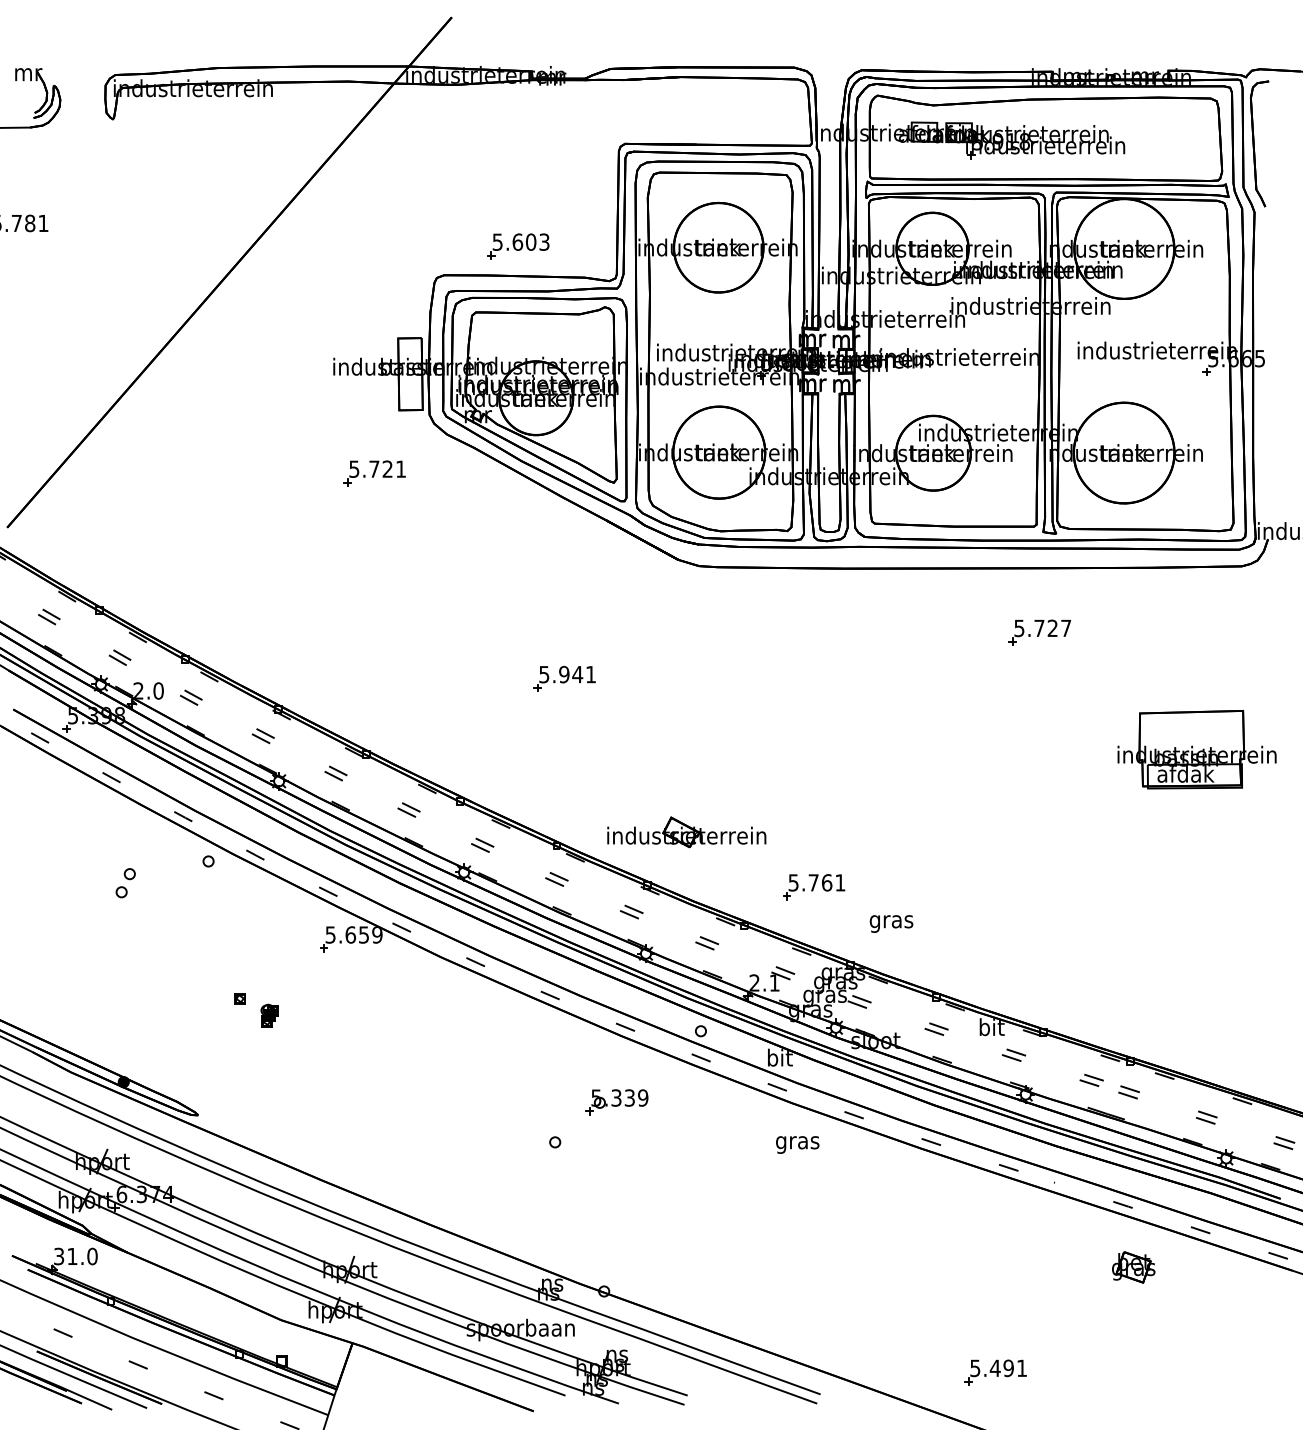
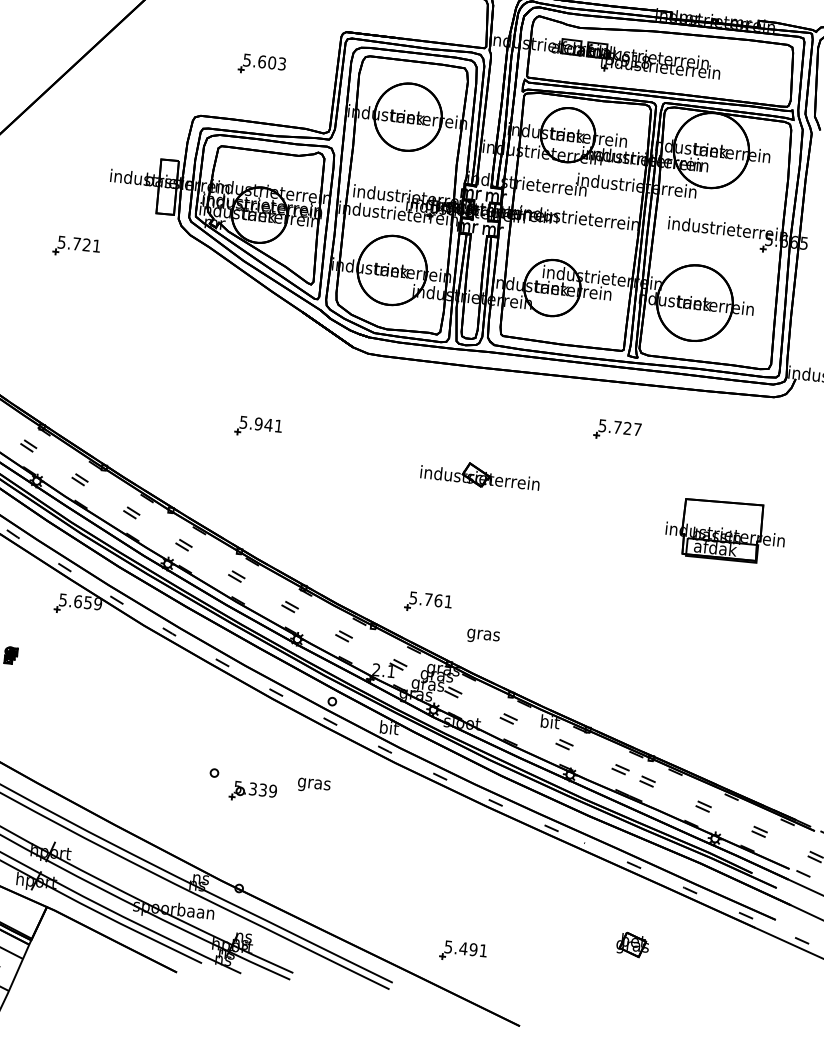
part: (518, 246) -> (262, 65), moved
part: (374, 473) -> (76, 247), moved
part: (686, 832) -> (480, 475), moved
part: (616, 1102) -> (252, 792), moved
text: (797, 1144) -> (313, 785), moved
part: (1133, 1267) -> (632, 944), moved
part: (995, 1372) -> (463, 951), moved

